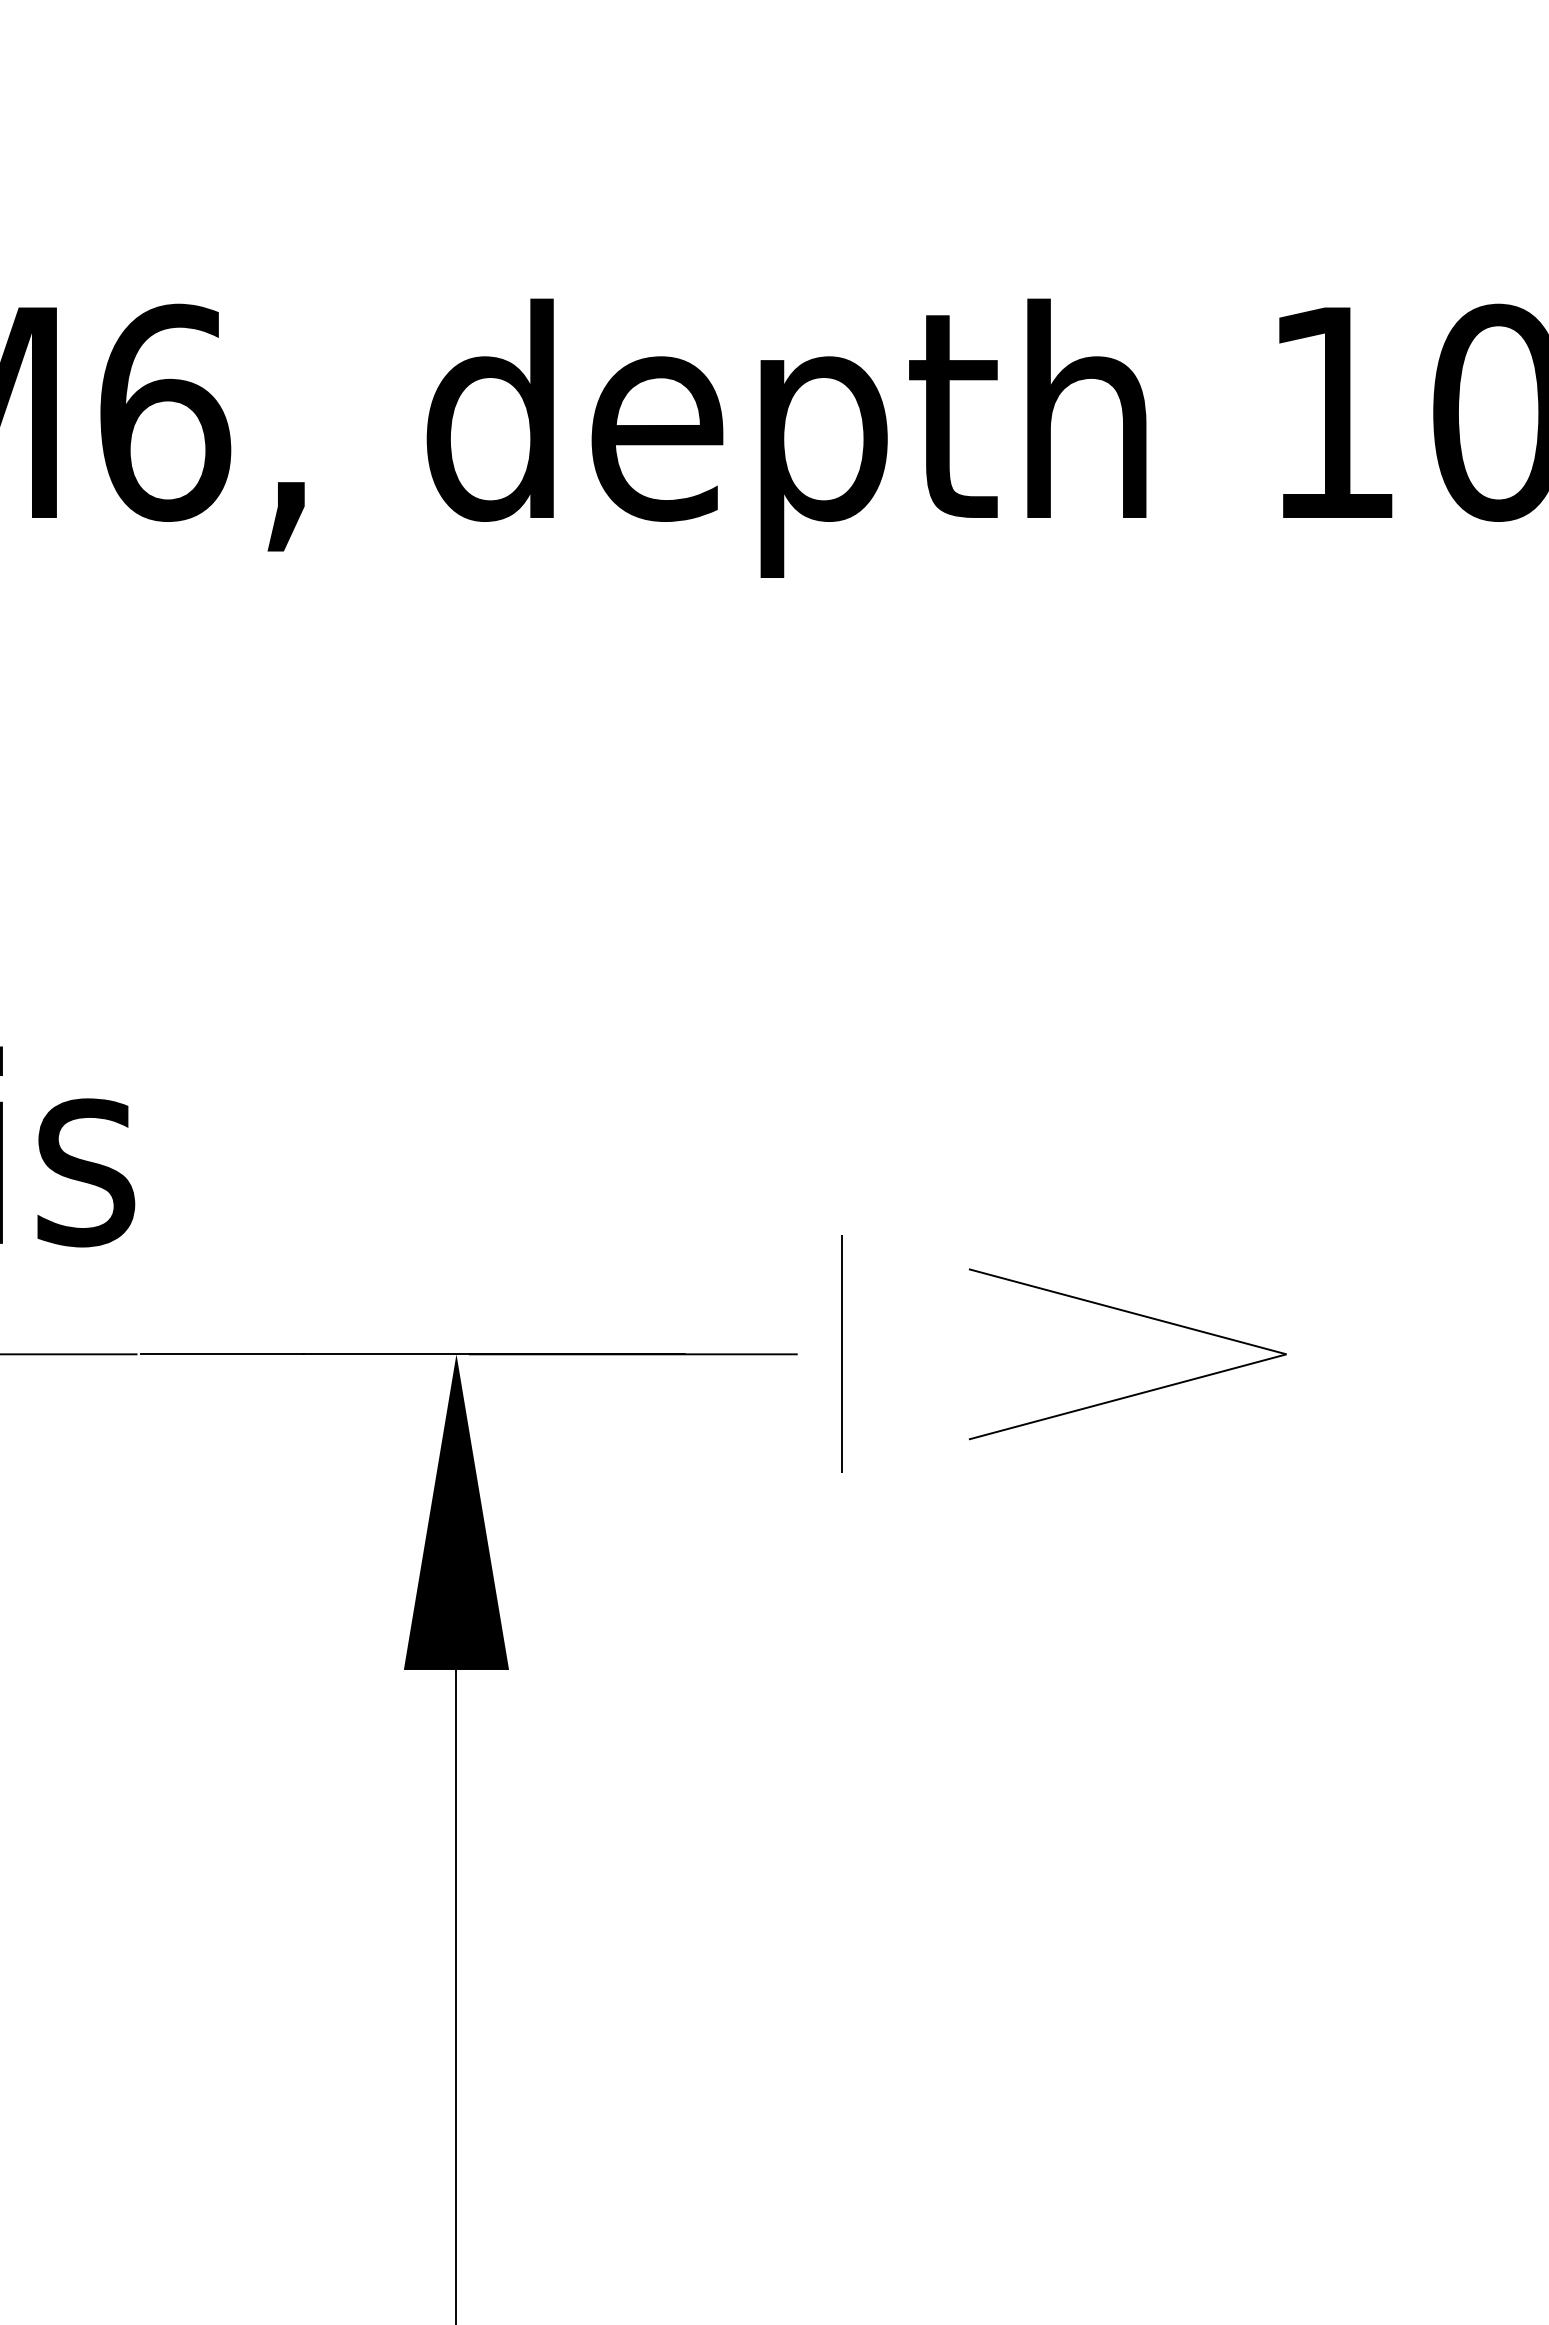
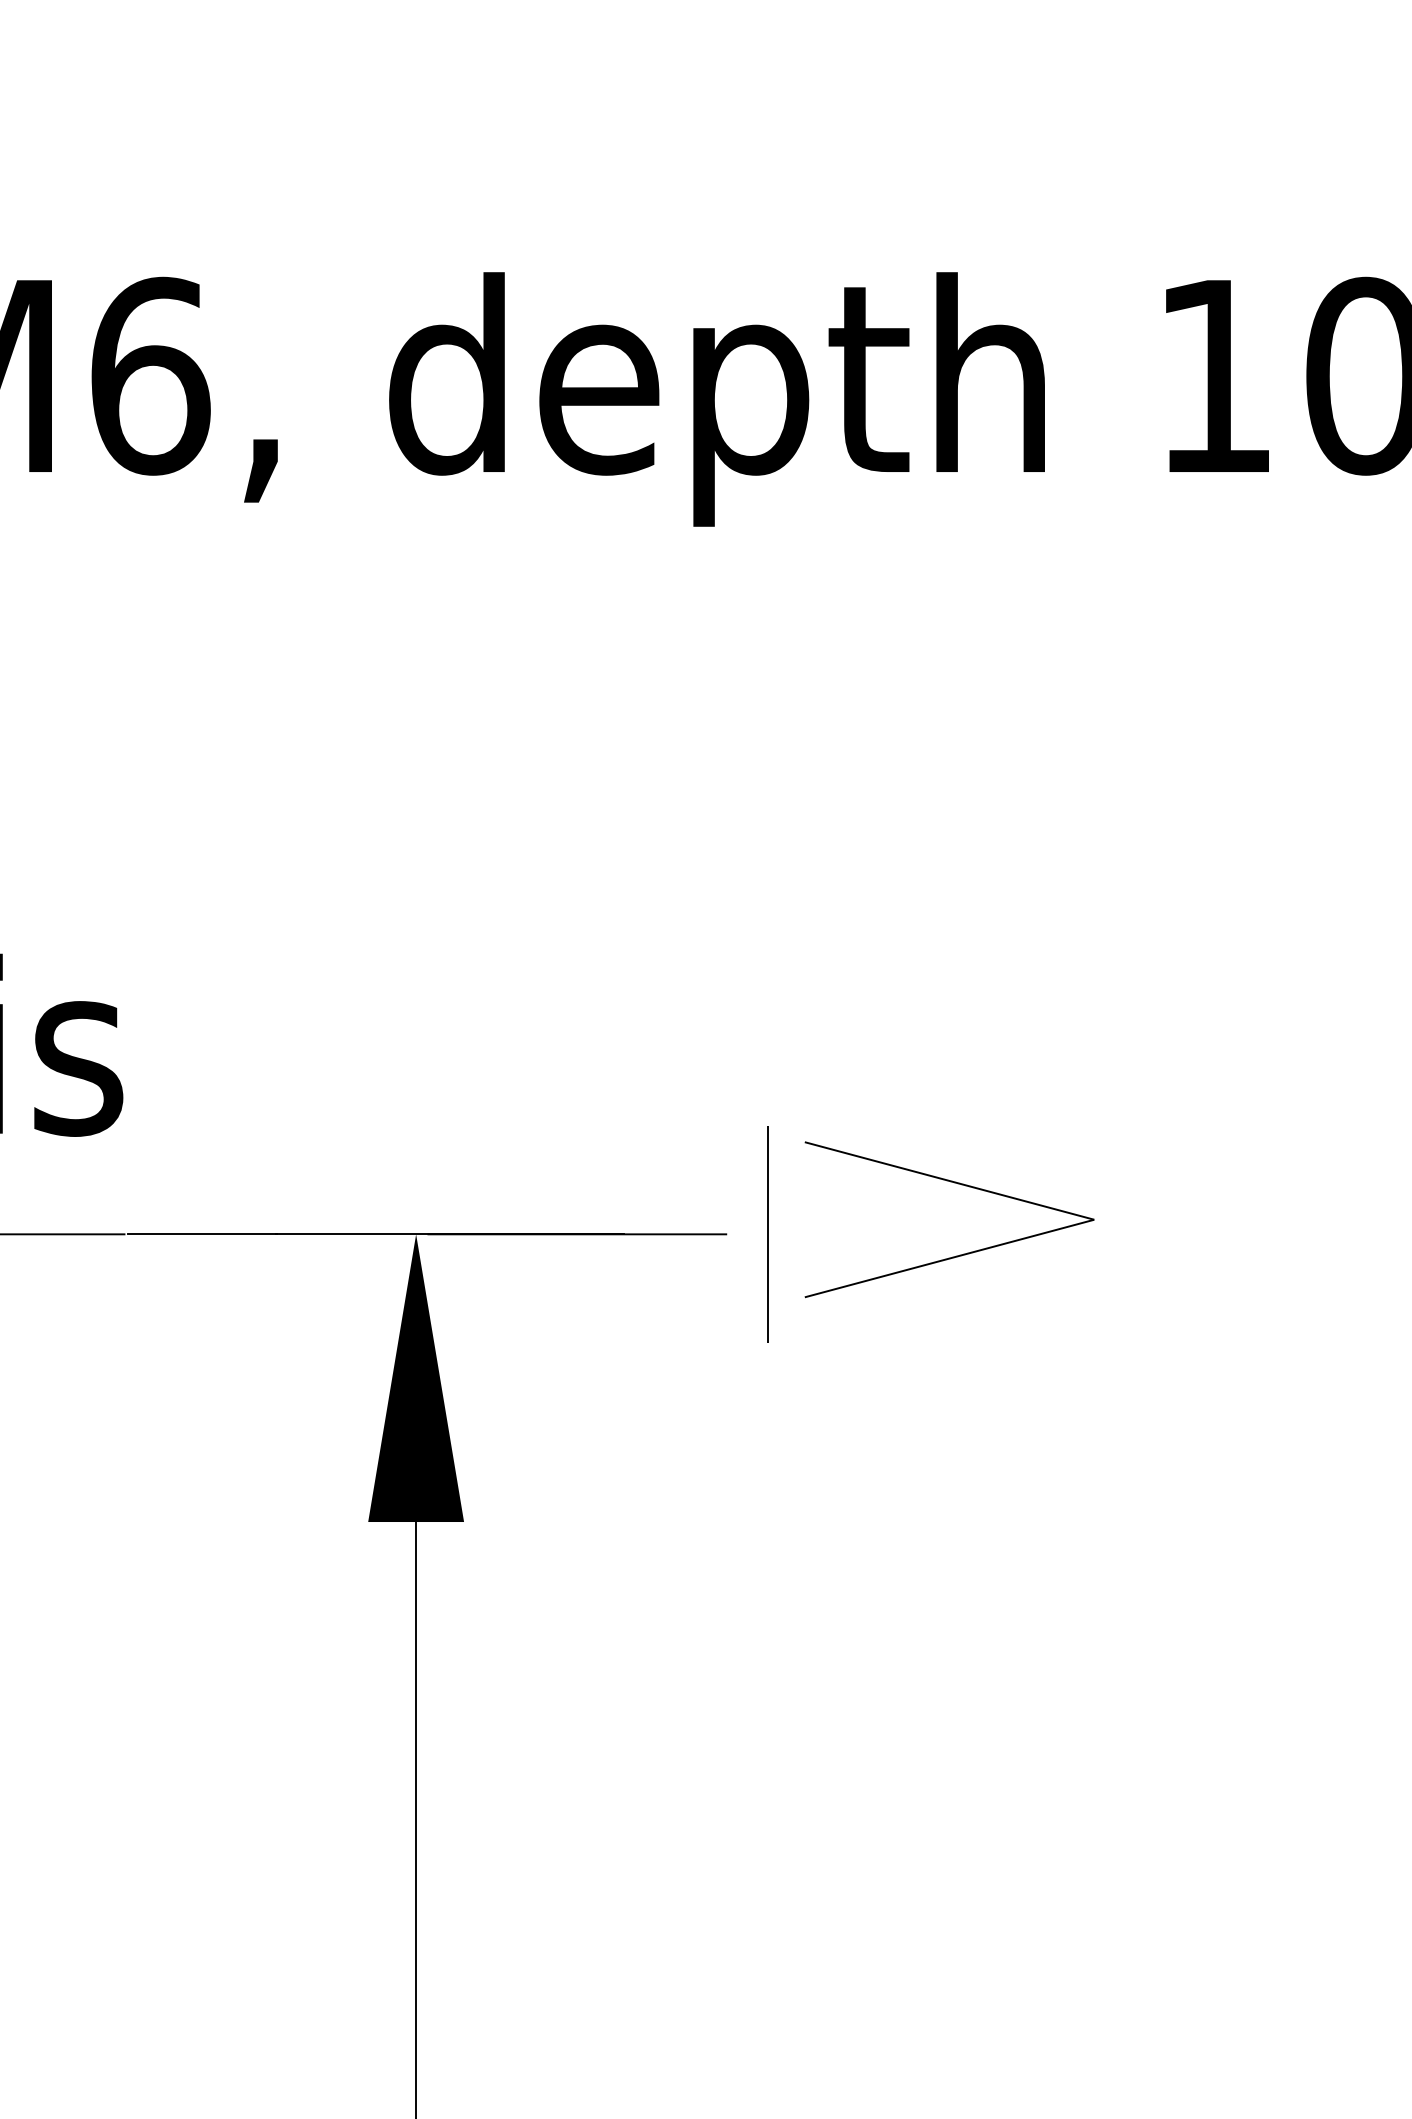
part: (1135, 1393) -> (956, 1255), moved

